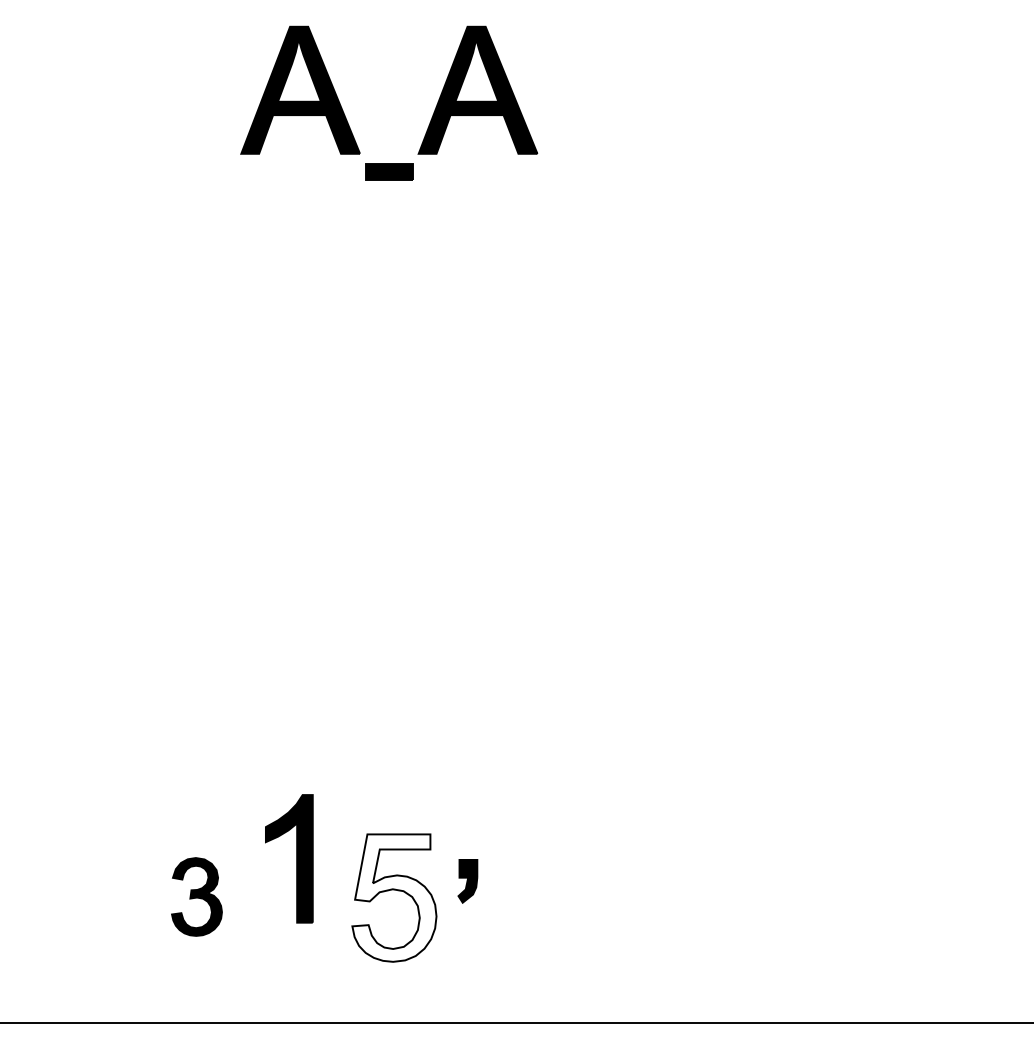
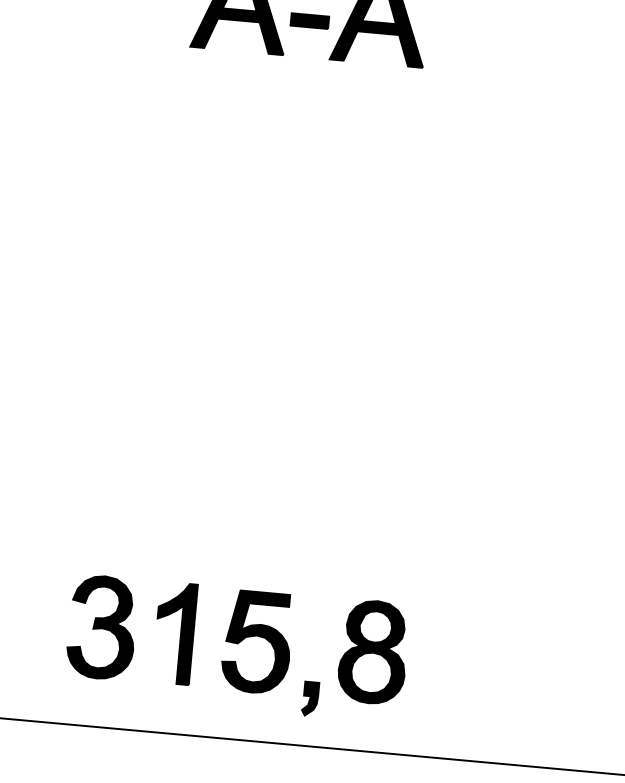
part: (389, 171) -> (310, 20), moved
part: (296, 858) -> (180, 633), moved
part: (467, 881) -> (310, 699), moved
part: (196, 896) -> (101, 627), size x1.67
part: (541, 896) -> (373, 651), added
fill: (394, 897) -> (257, 642), added

